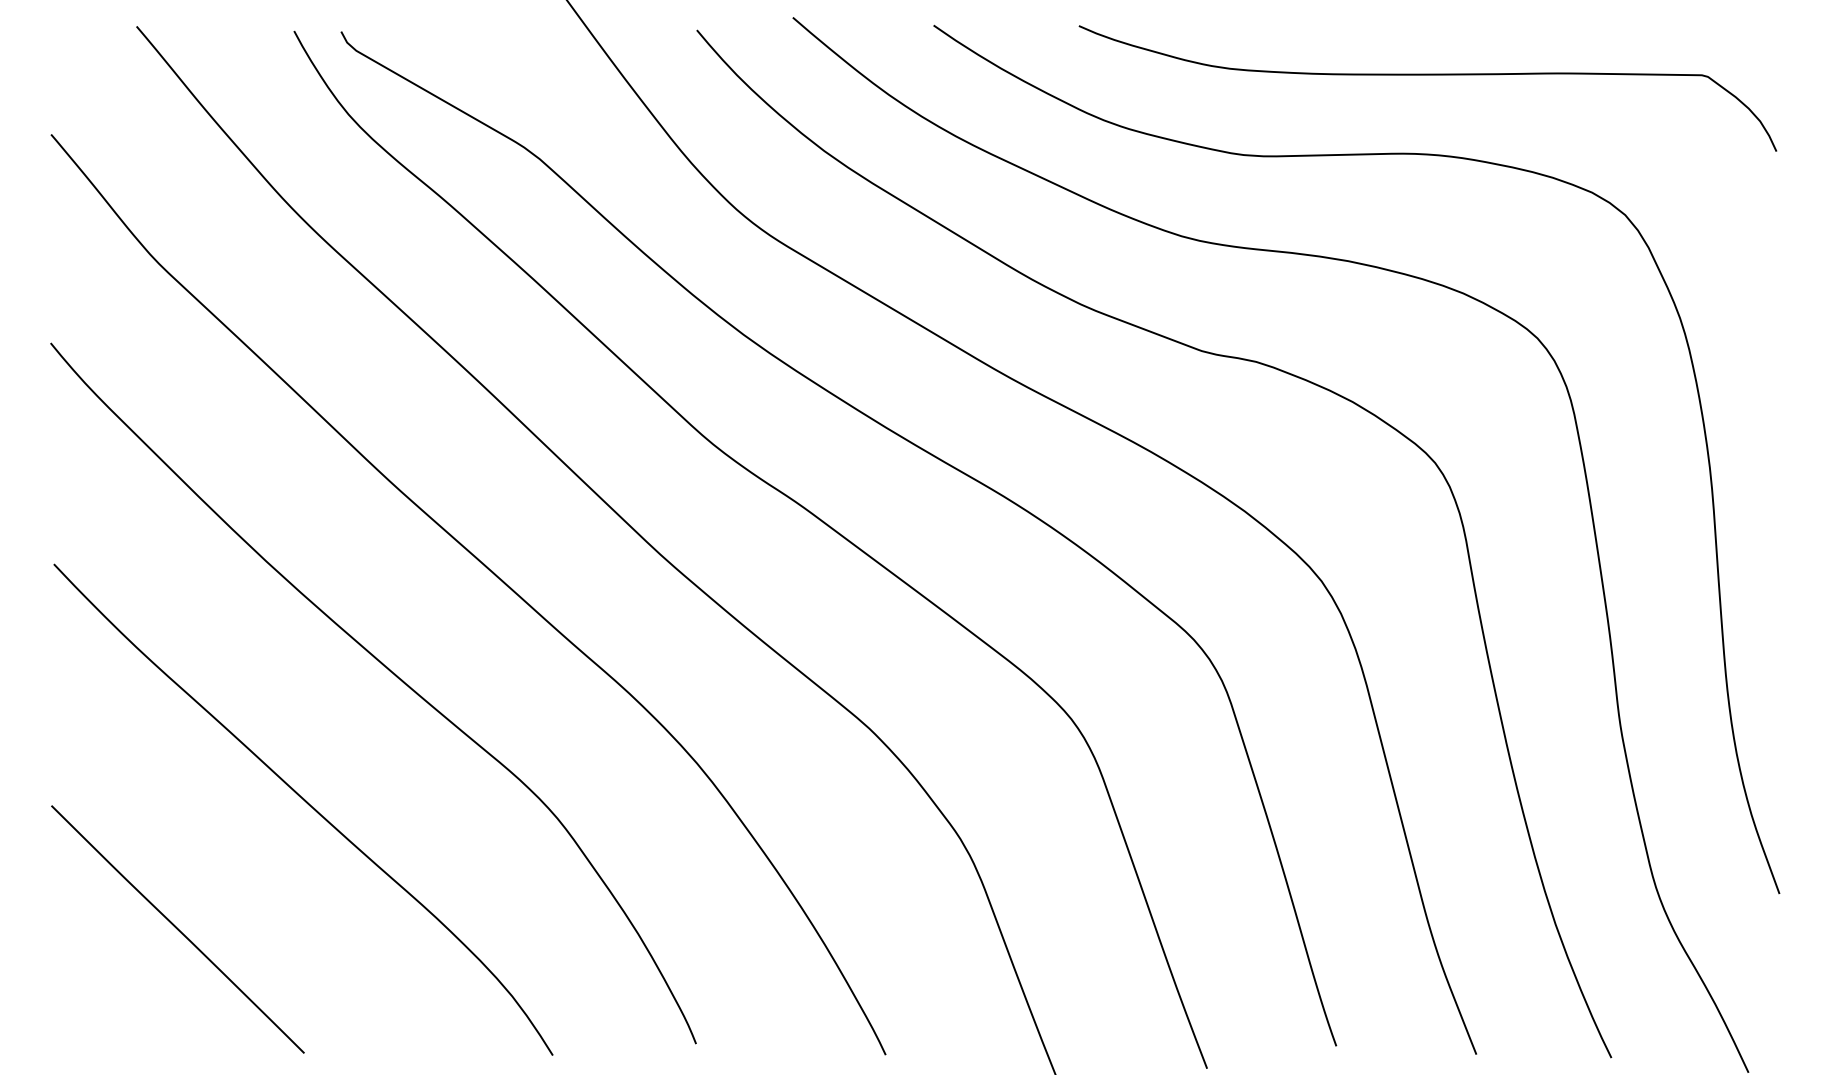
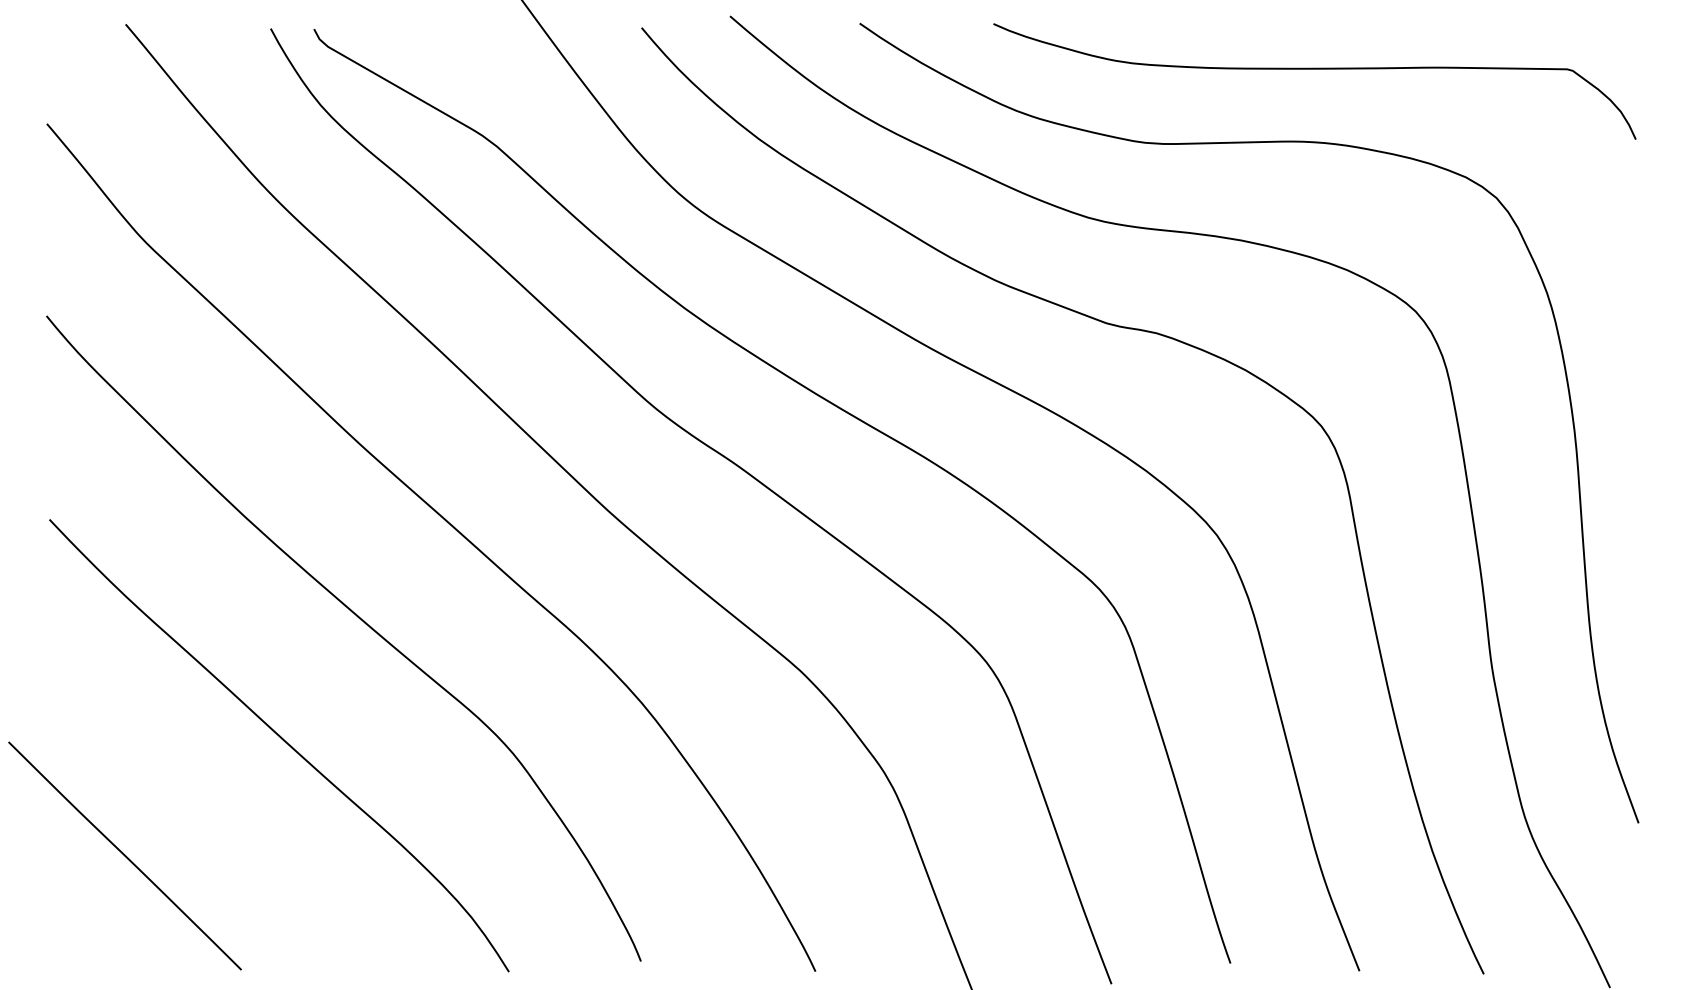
line: (177, 929) -> (124, 855), moved

